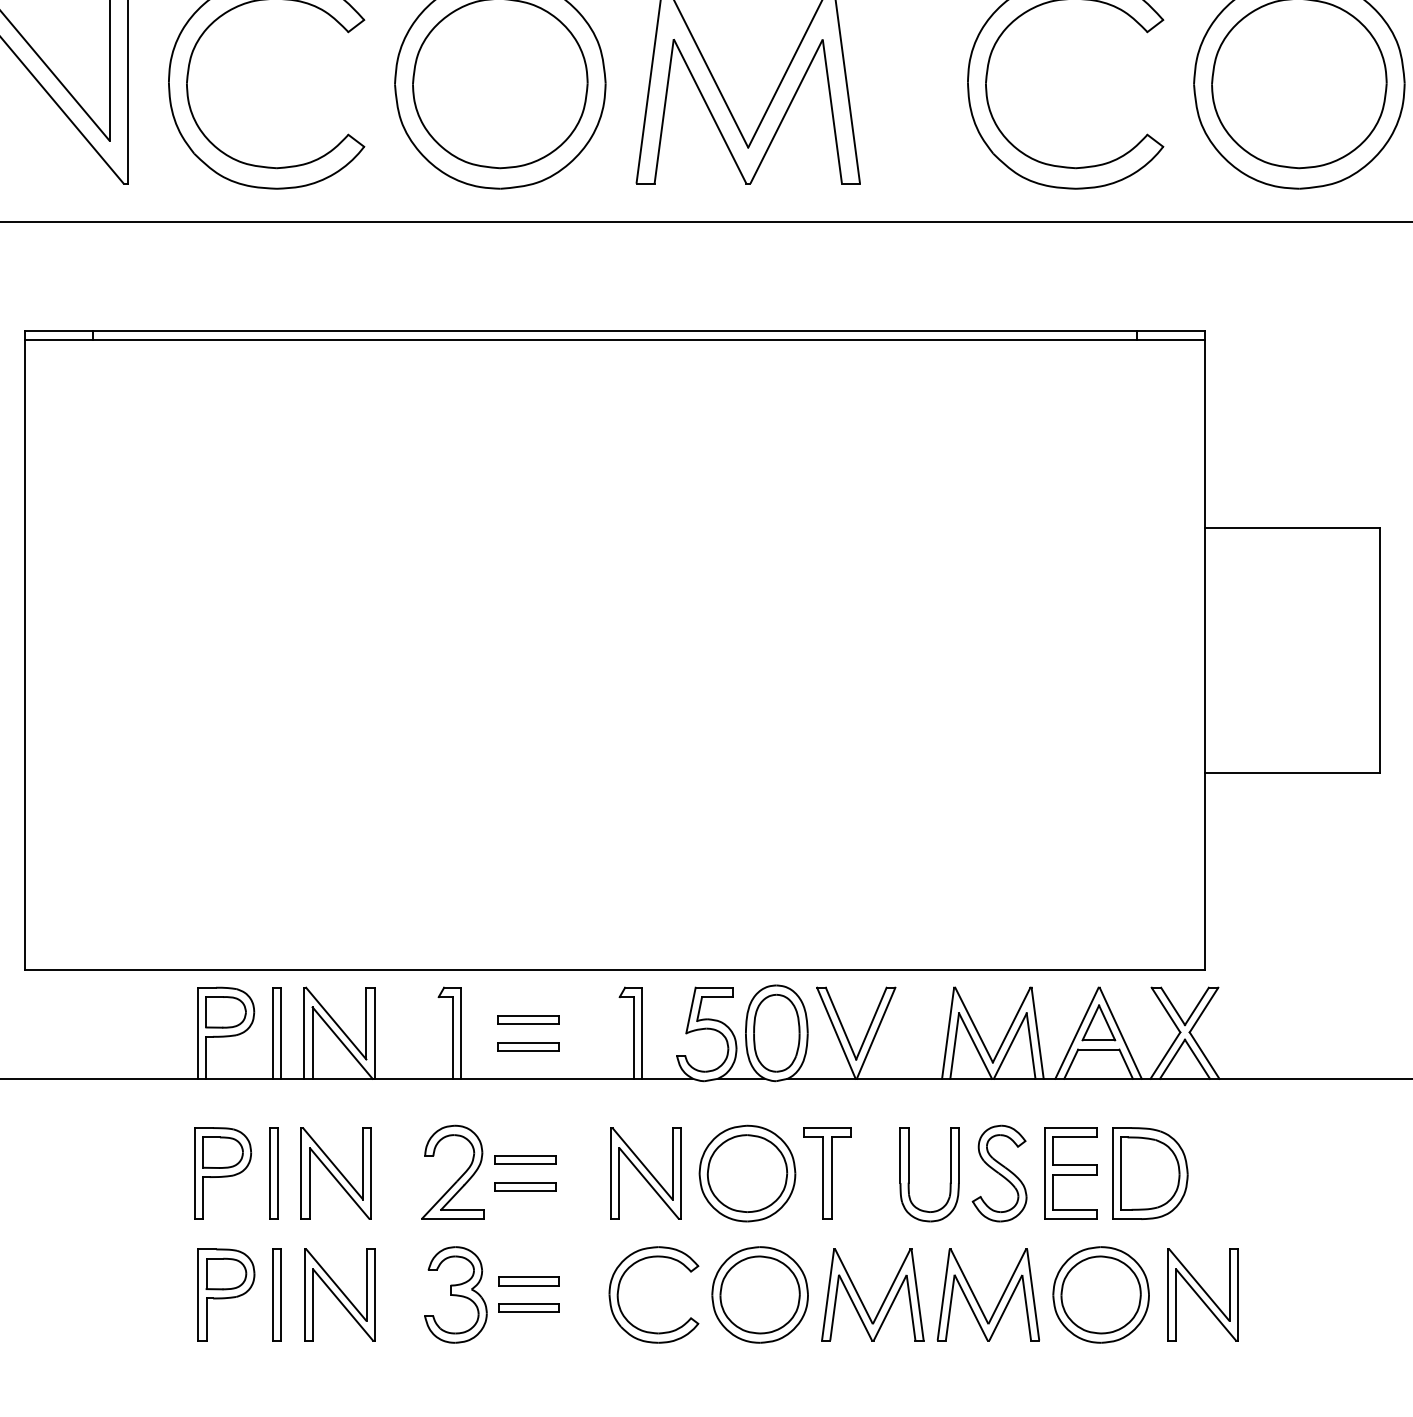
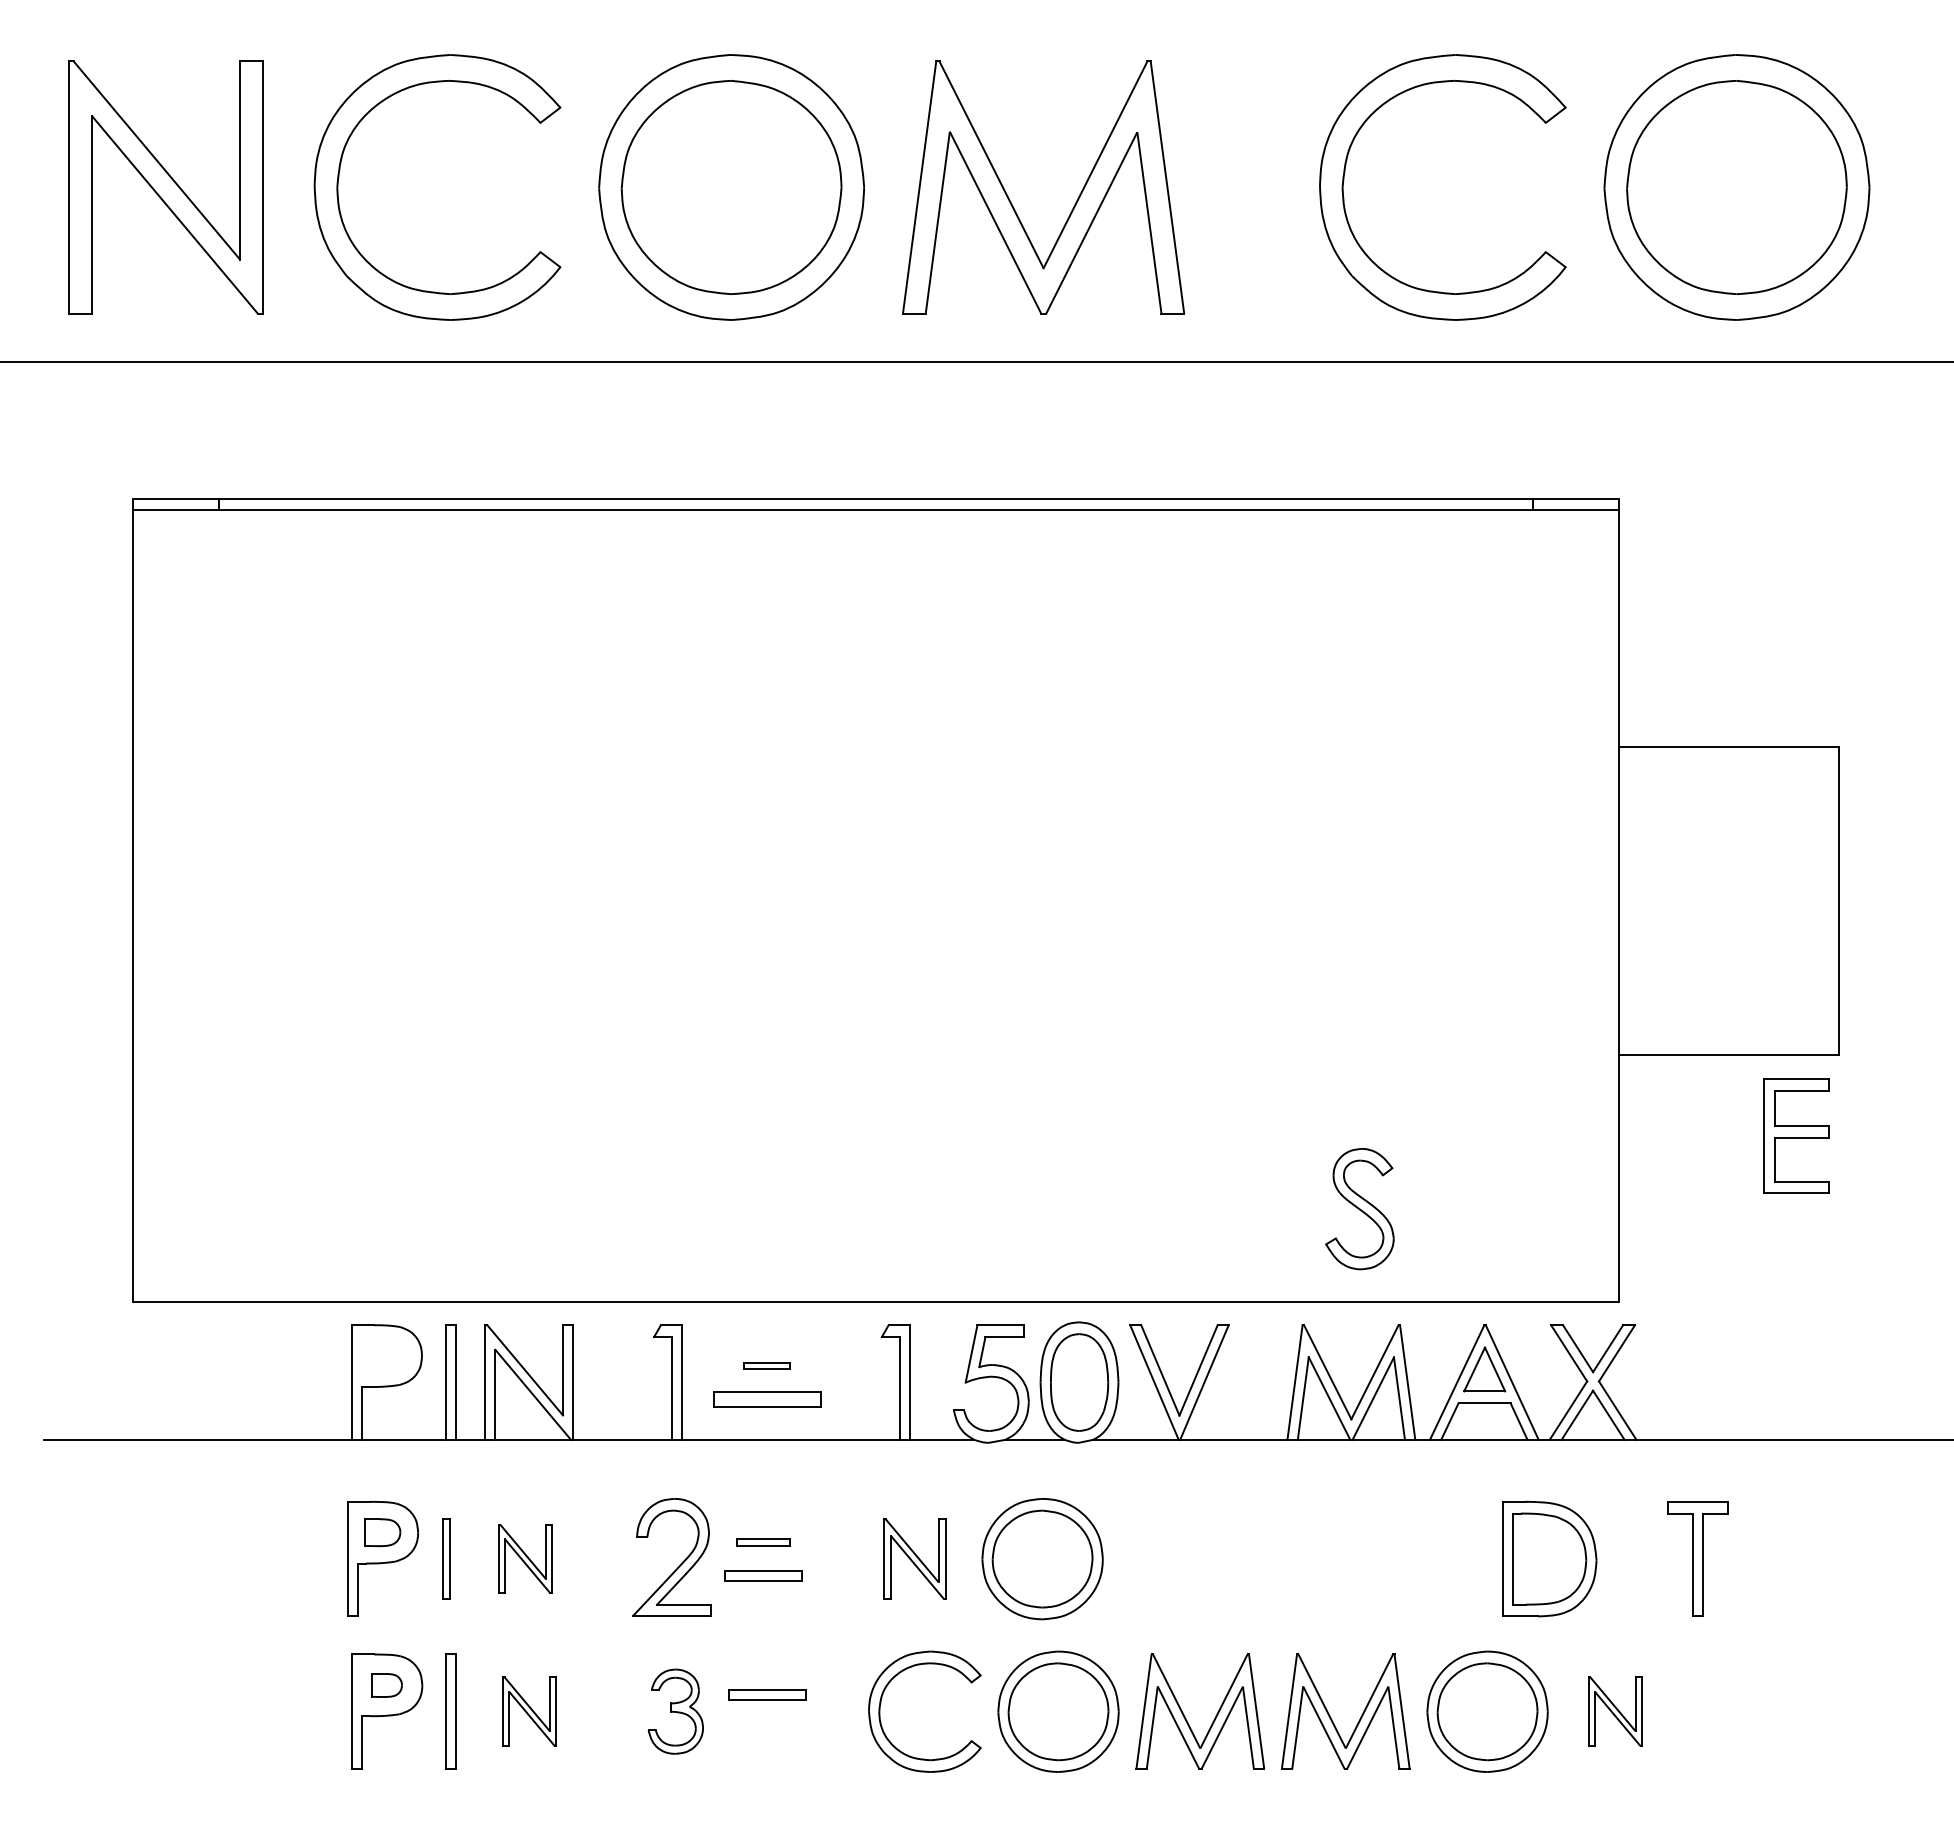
part: (226, 1012) -> (386, 1356), removed
part: (528, 1019) -> (767, 1365), size x0.6
part: (528, 1046) -> (767, 1399), size x1.4
part: (222, 1152) -> (382, 1532), size x0.7
part: (525, 1159) -> (763, 1541), size x0.7
part: (273, 1173) -> (446, 1558), size x0.7
part: (336, 1173) -> (525, 1558), size x0.6
part: (645, 1173) -> (914, 1558), size x0.7
part: (826, 1173) -> (1697, 1558), moved
part: (999, 1173) -> (1359, 1209), moved
part: (1070, 1173) -> (1796, 1135), moved
part: (908, 1174) -> (1245, 1560), removed
part: (226, 1274) -> (386, 1685), size x0.6
part: (339, 1294) -> (529, 1711), size x0.6
part: (455, 1294) -> (675, 1711), size x0.7
part: (1202, 1294) -> (1615, 1711), size x0.6
part: (528, 1308) -> (767, 1728), removed

